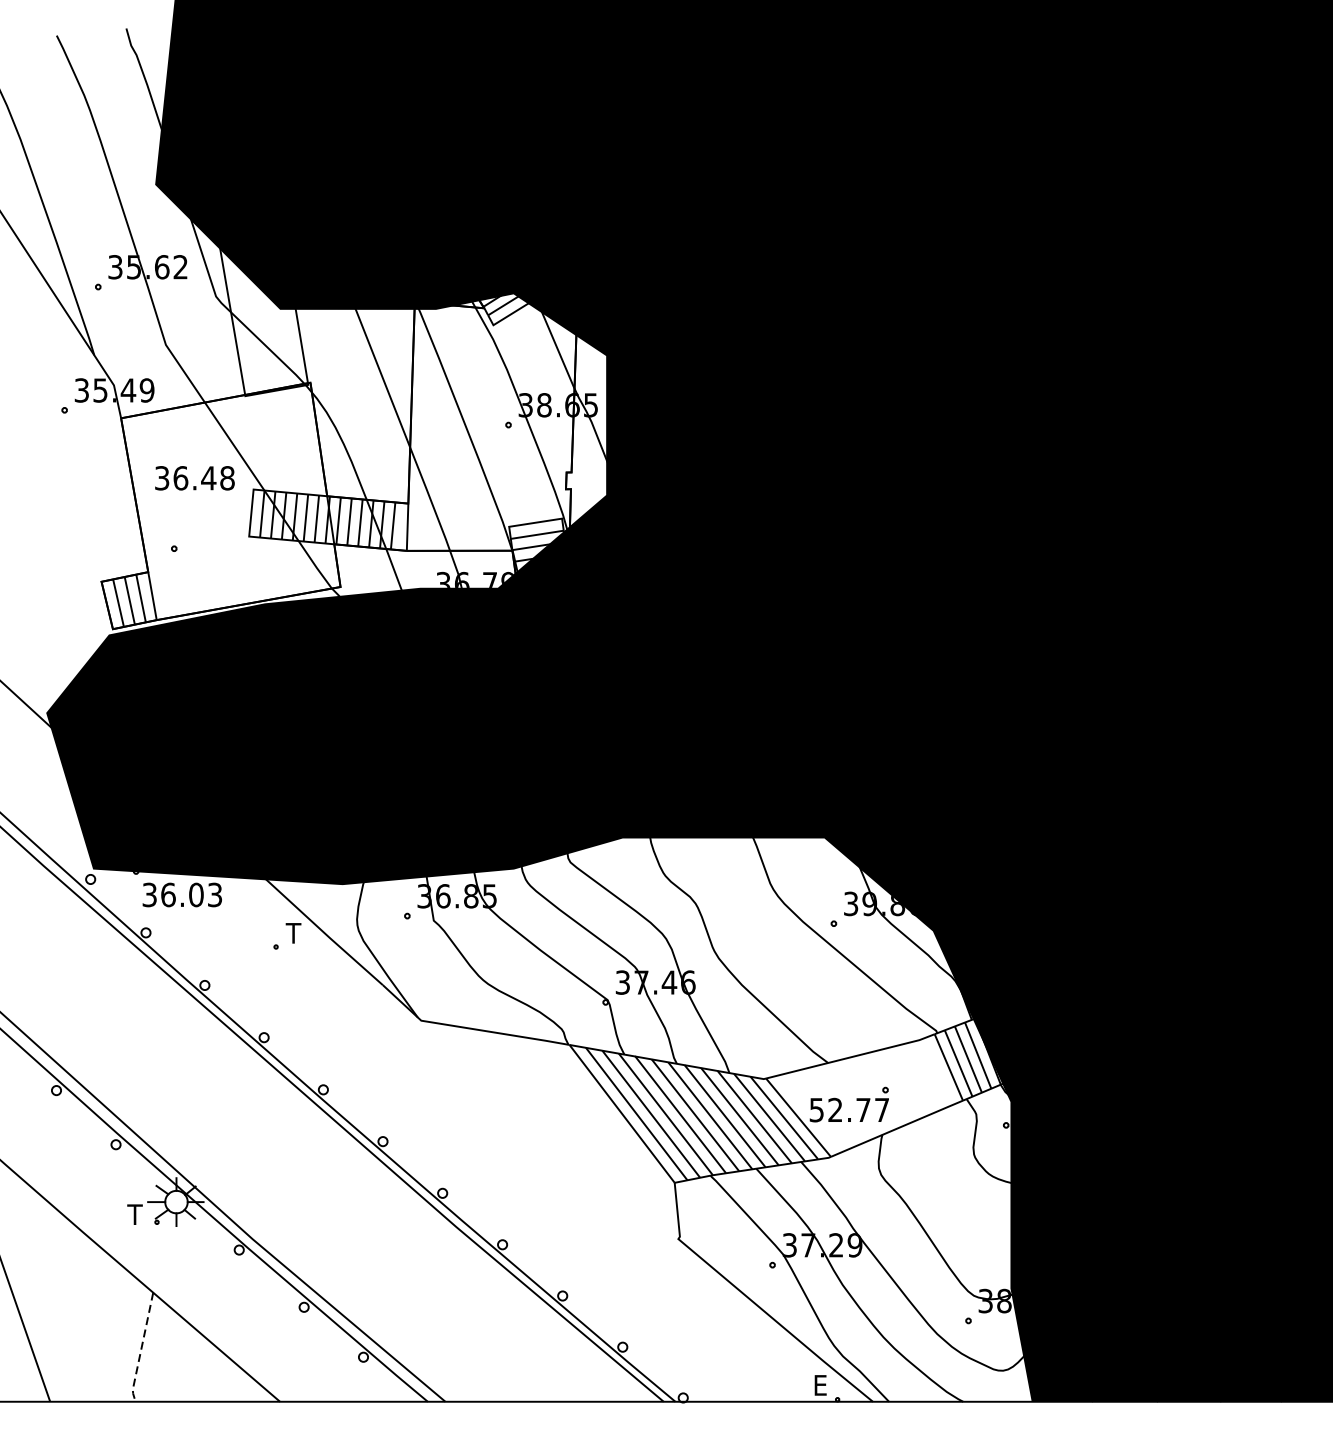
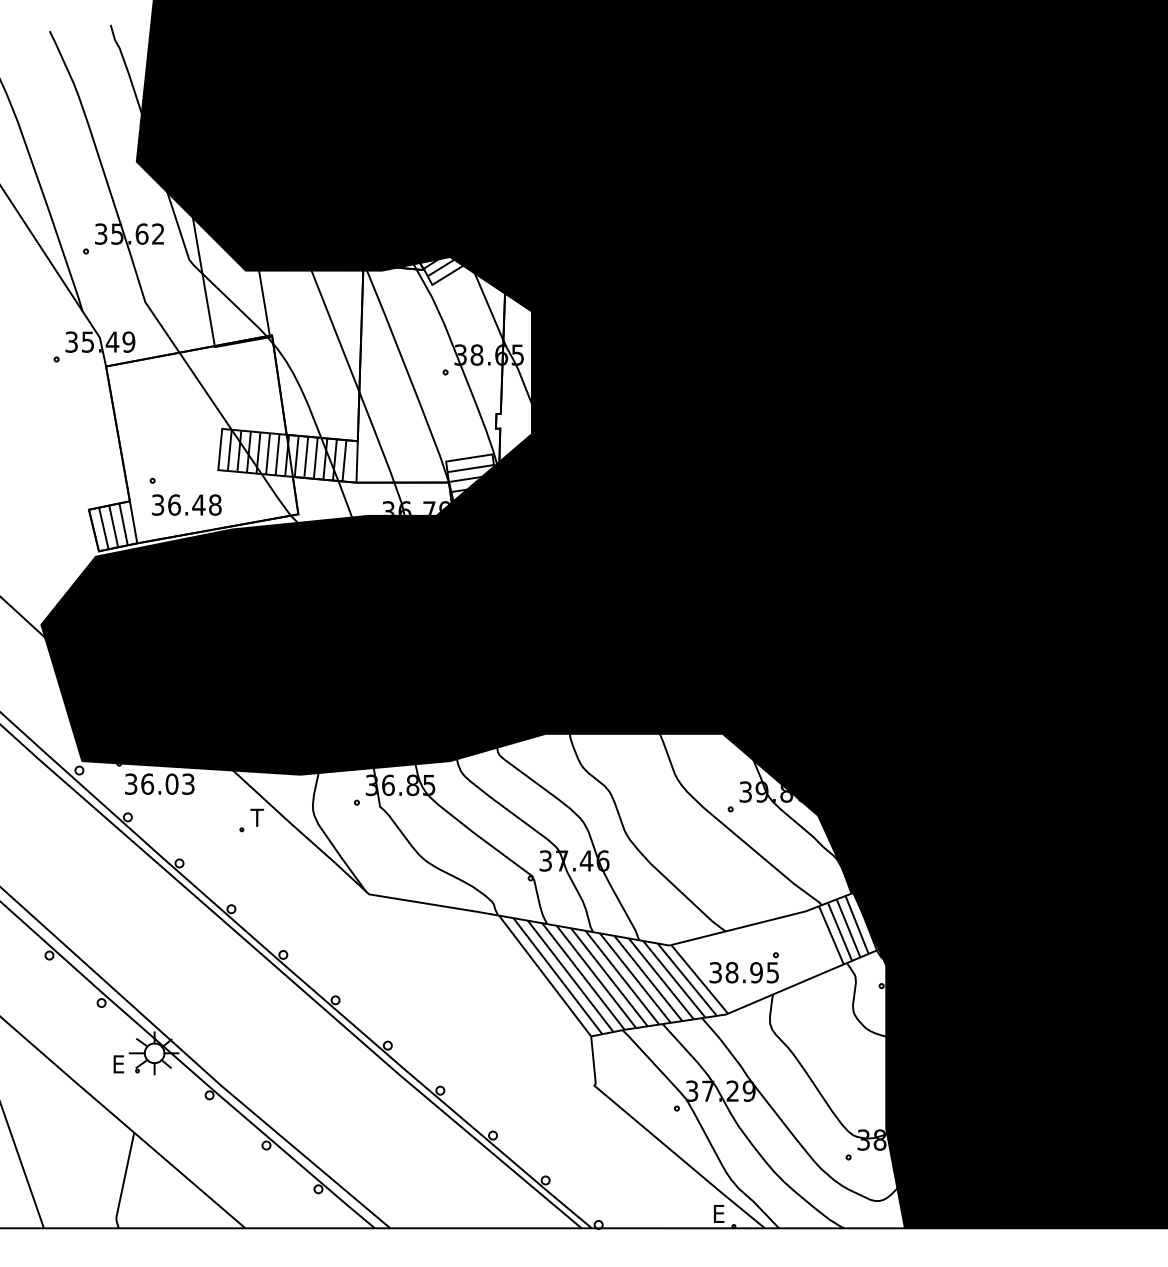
text: (194, 477) -> (186, 504), moved
text: (849, 1109) -> (744, 972), 52.77 -> 38.95
text: (135, 1214) -> (118, 1064), T -> E
line: (140, 1349) -> (123, 1182), dashed -> solid

